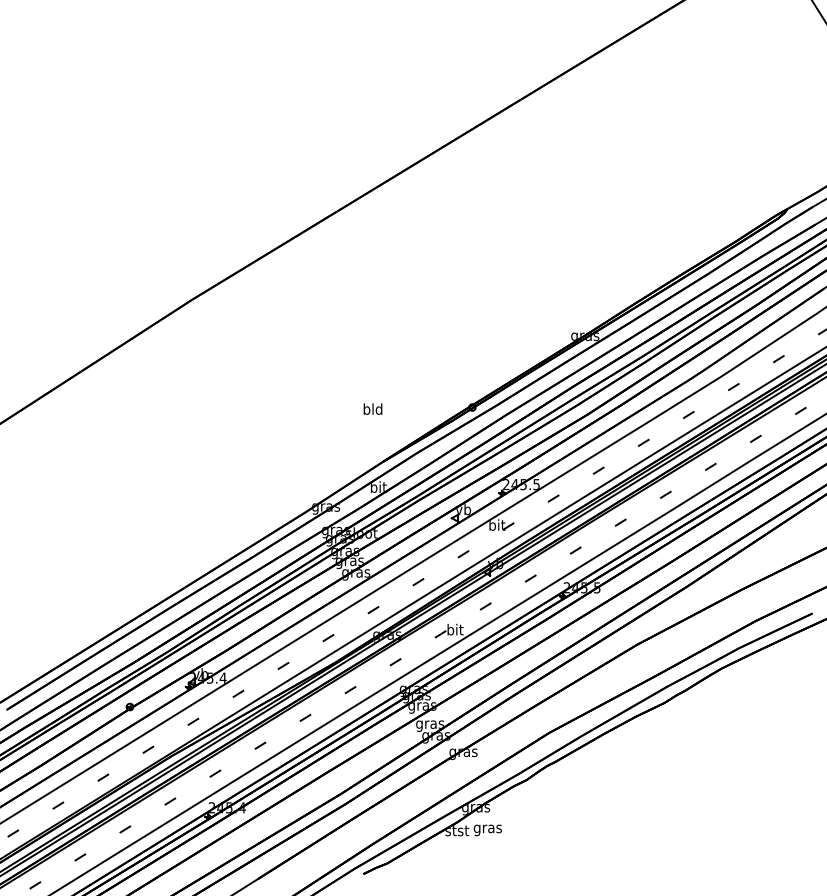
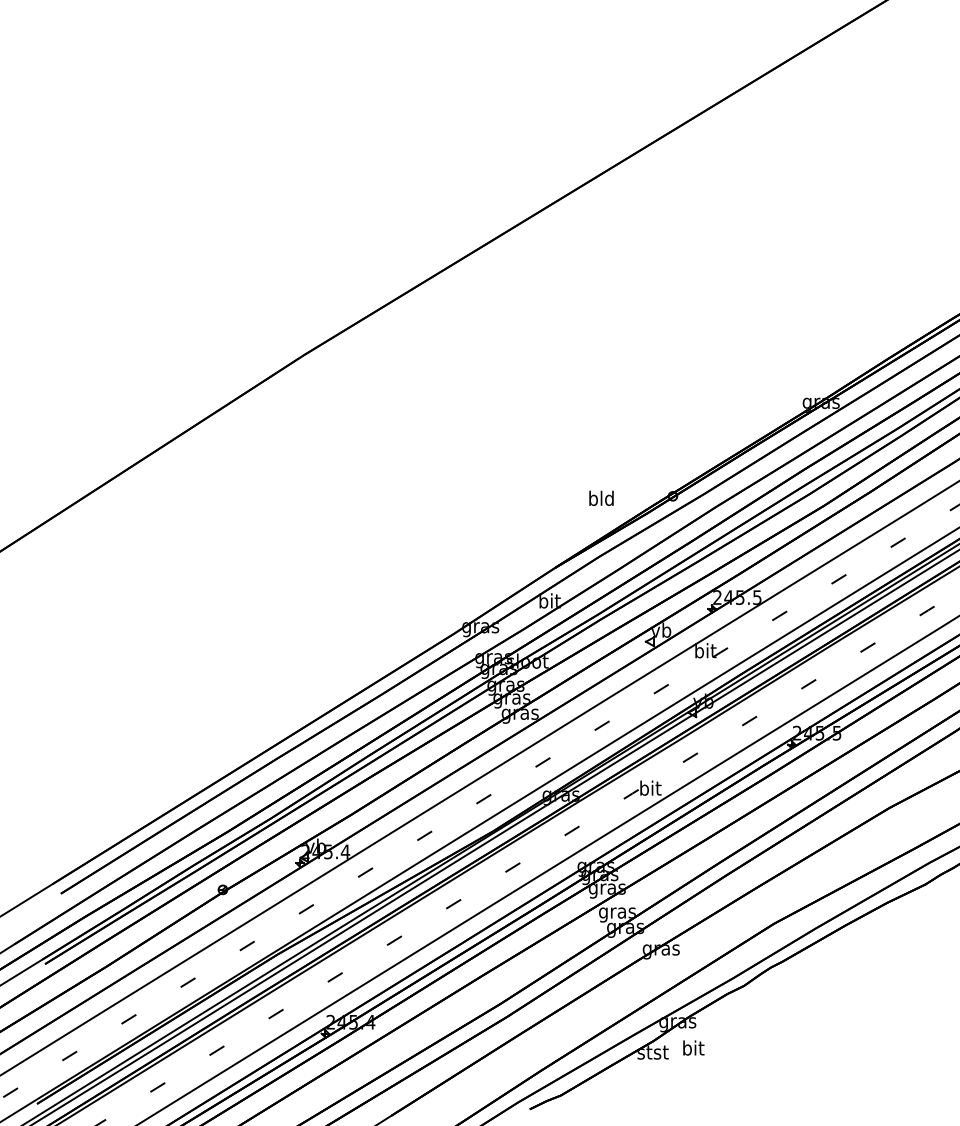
text: (372, 408) -> (600, 497), moved
text: (487, 828) -> (692, 1049), gras -> bit

